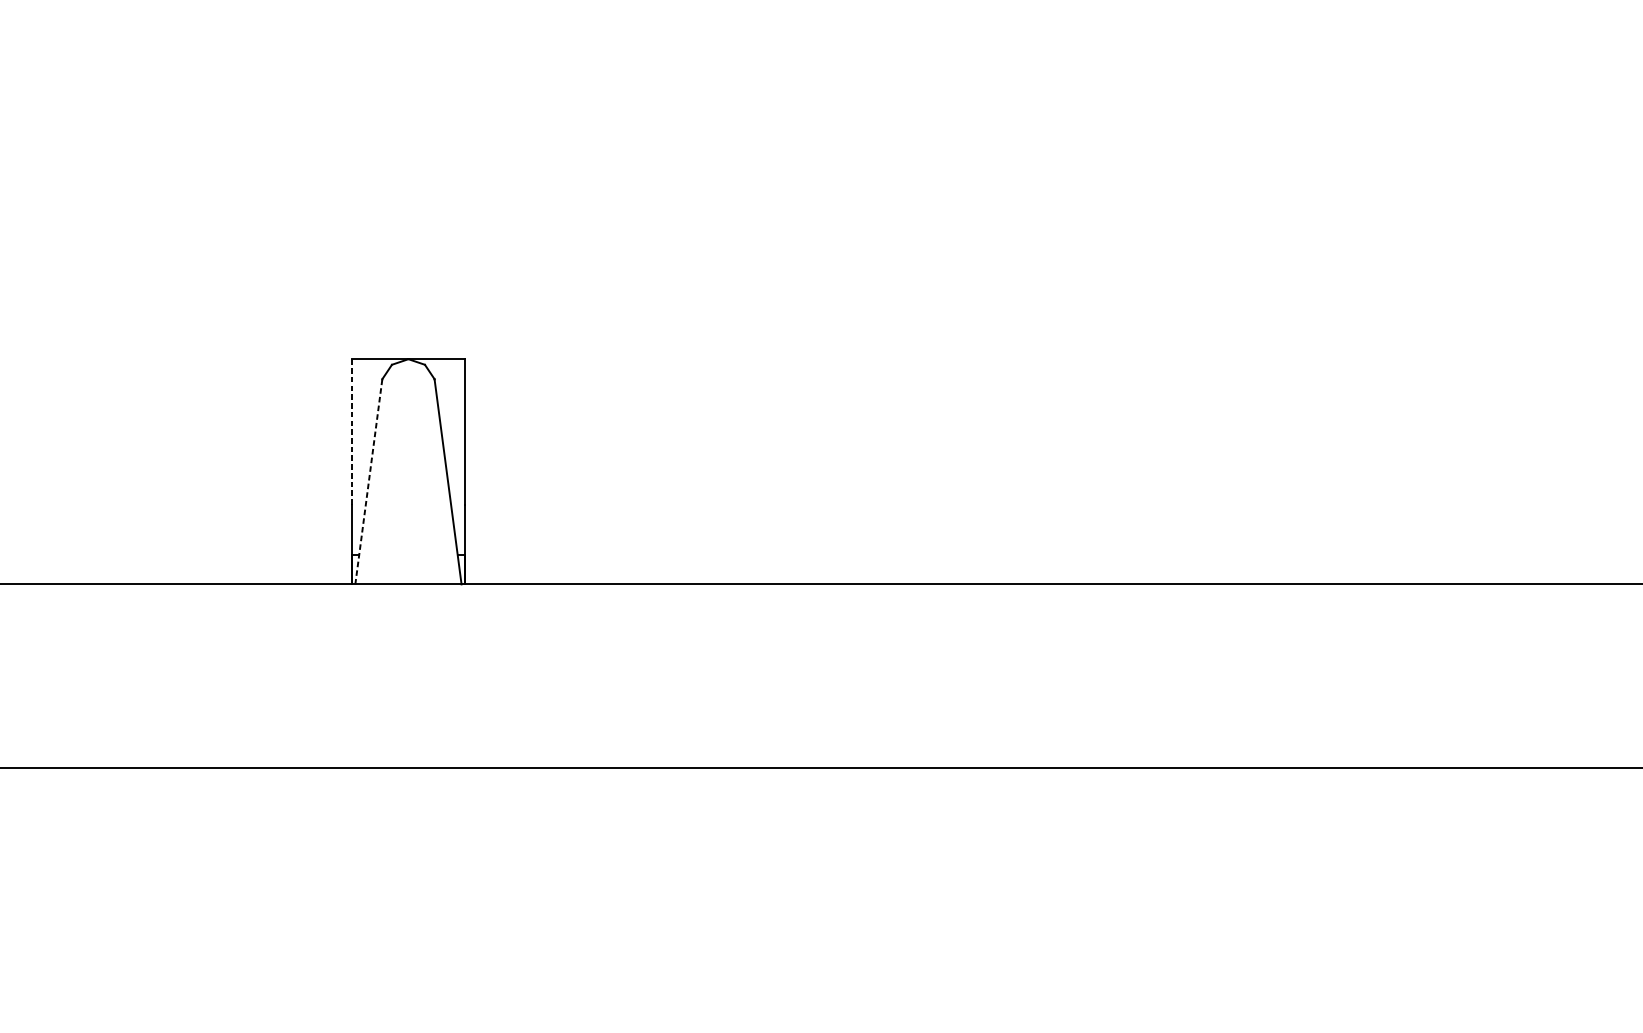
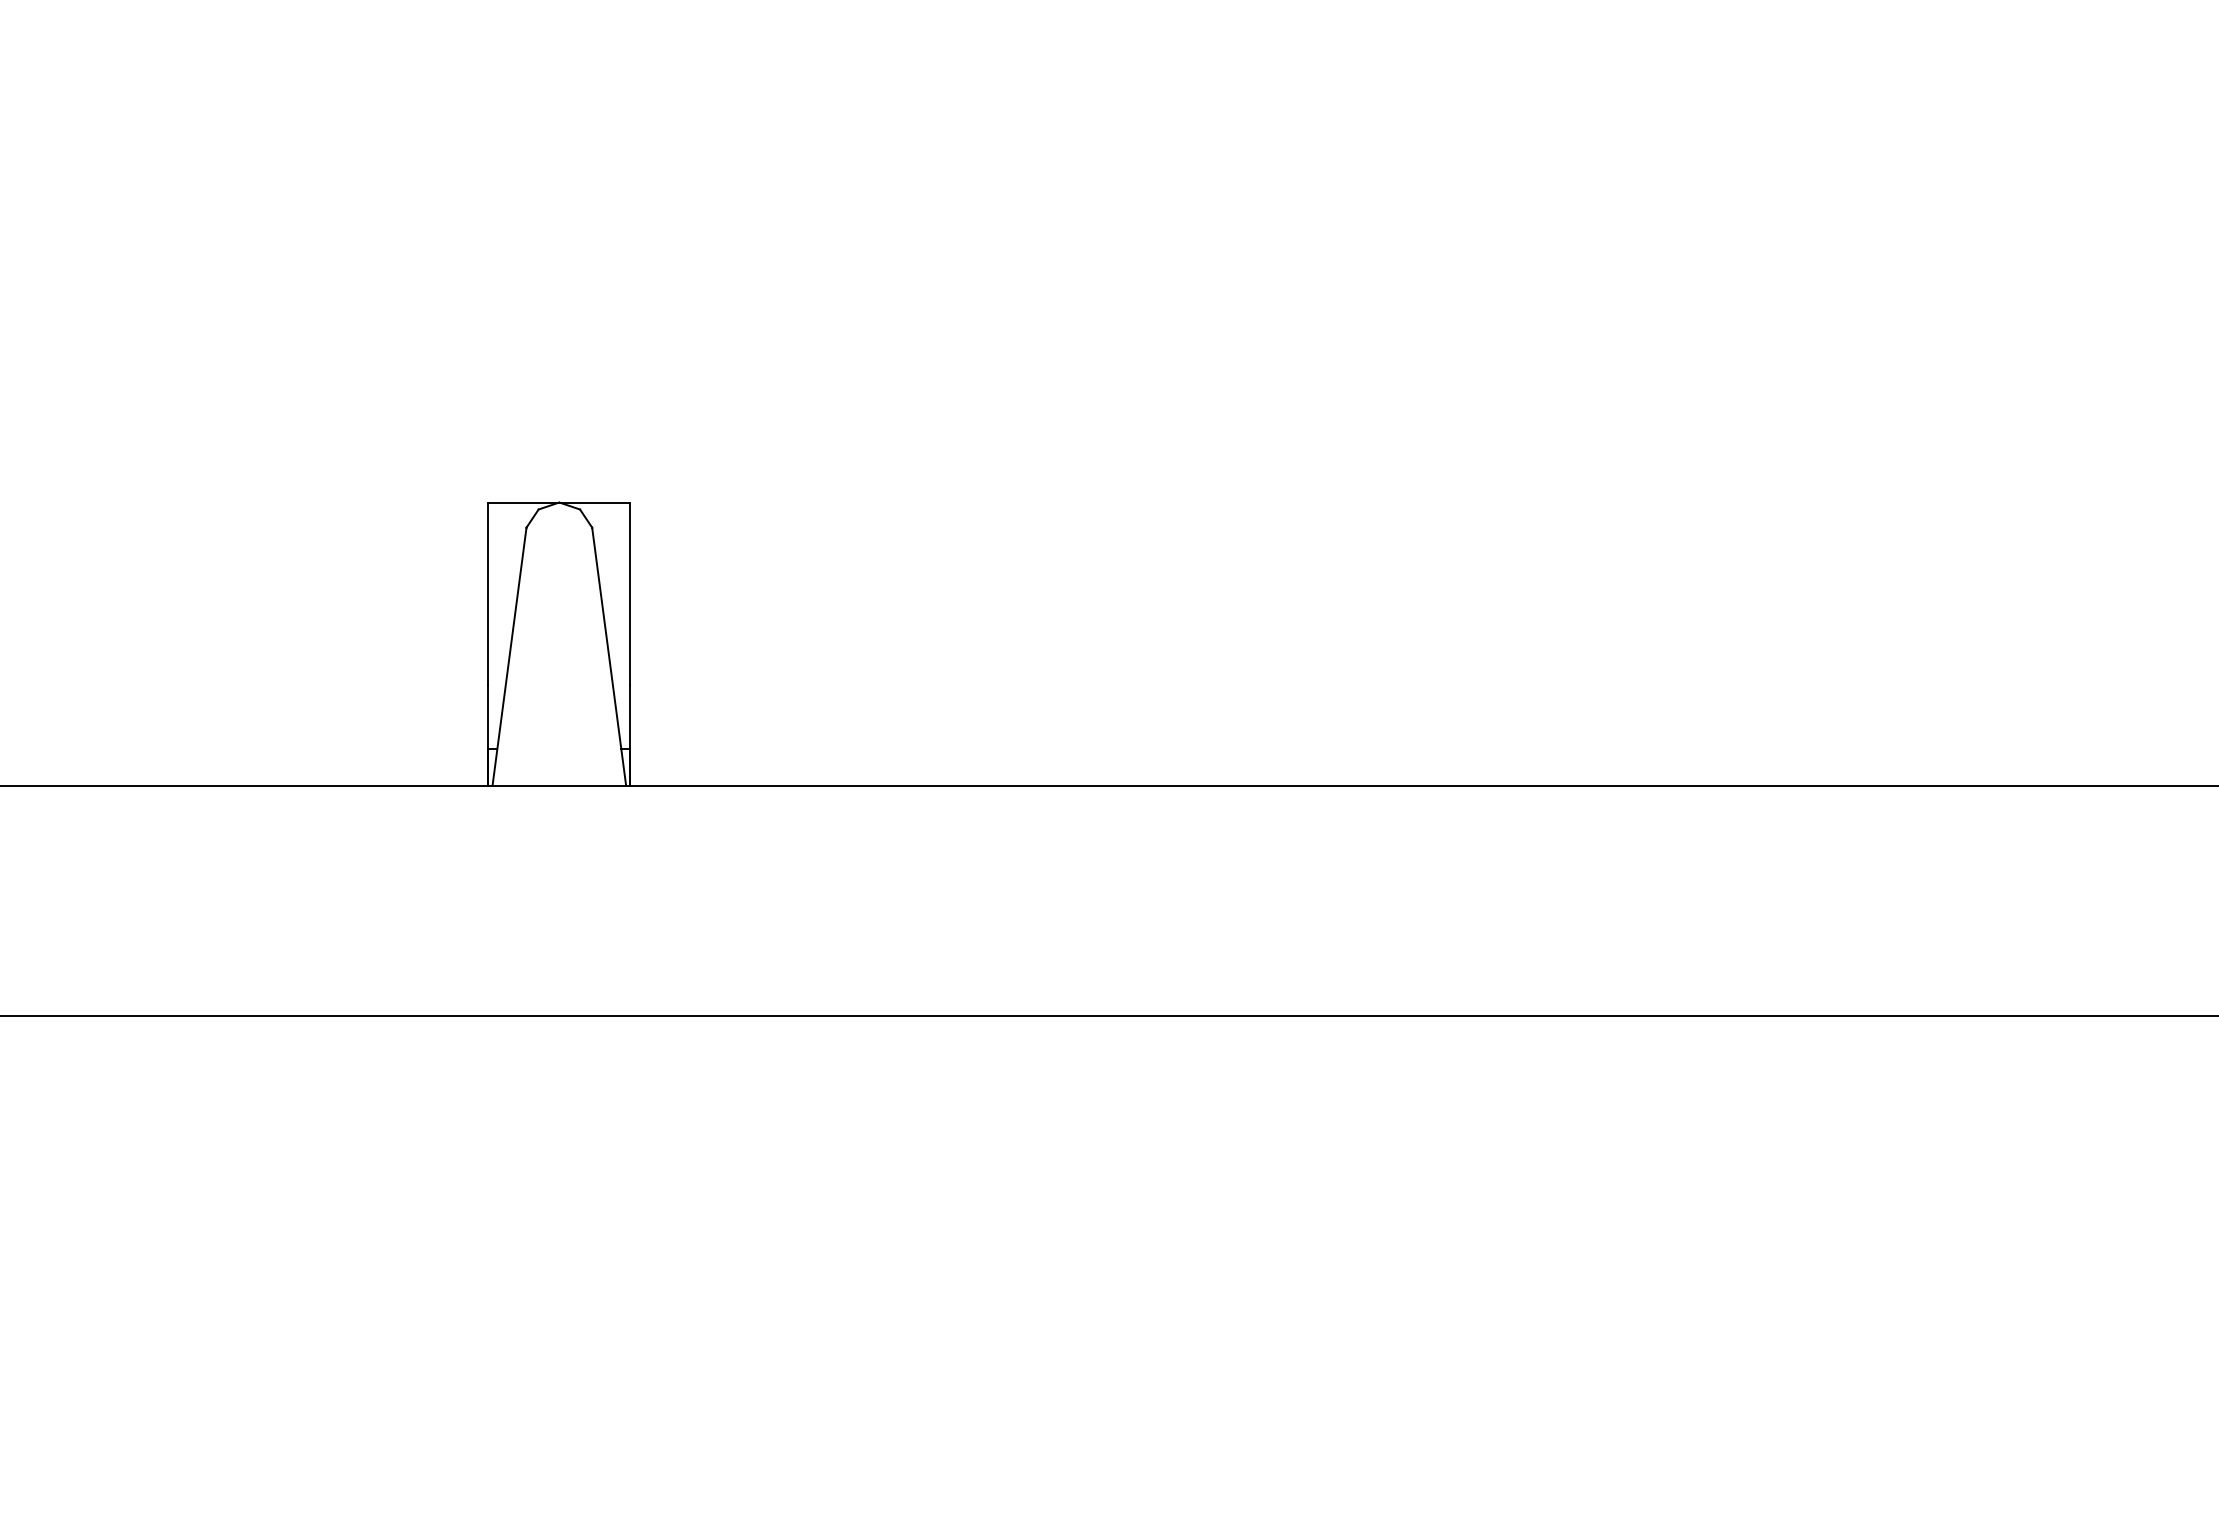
line: (352, 432) -> (488, 594), dashed -> solid
line: (368, 481) -> (509, 656), dashed -> solid

